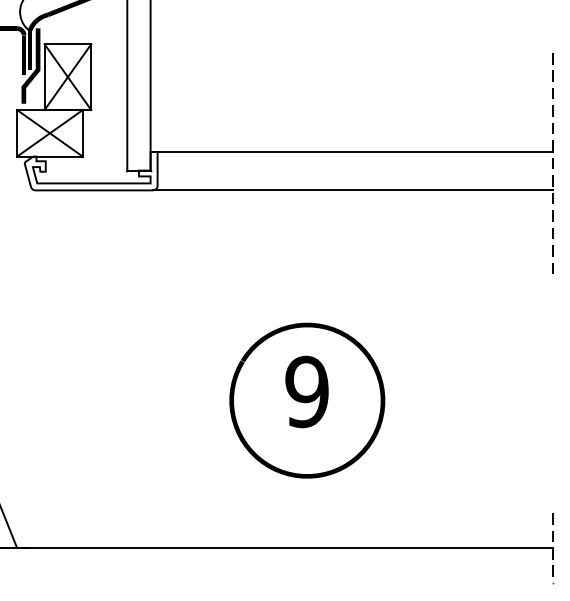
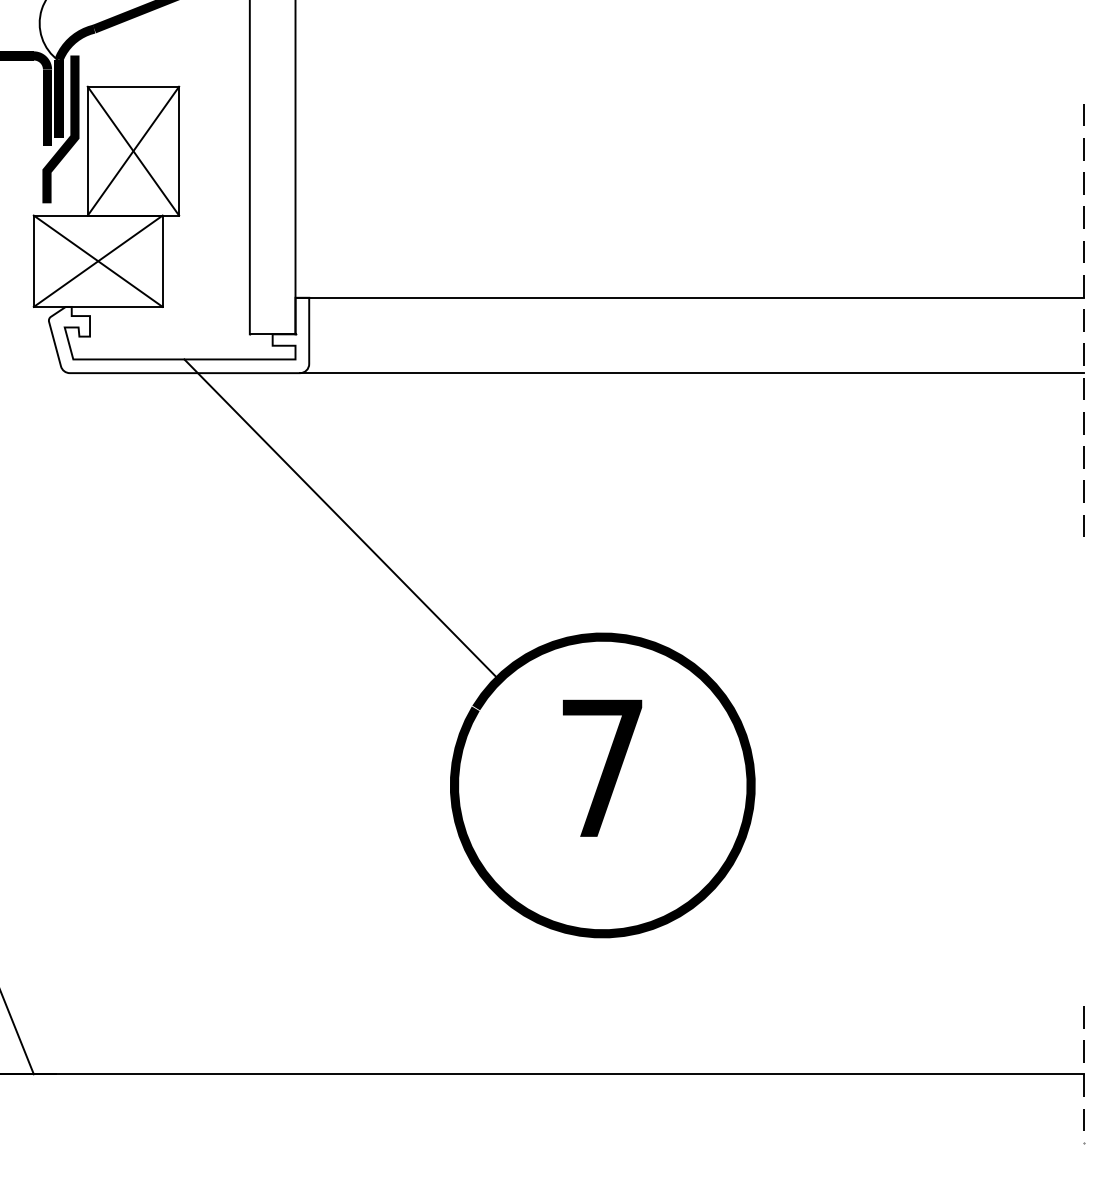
line: (173, 264) -> (340, 518), added
text: (306, 391) -> (601, 767), 9 -> 7

